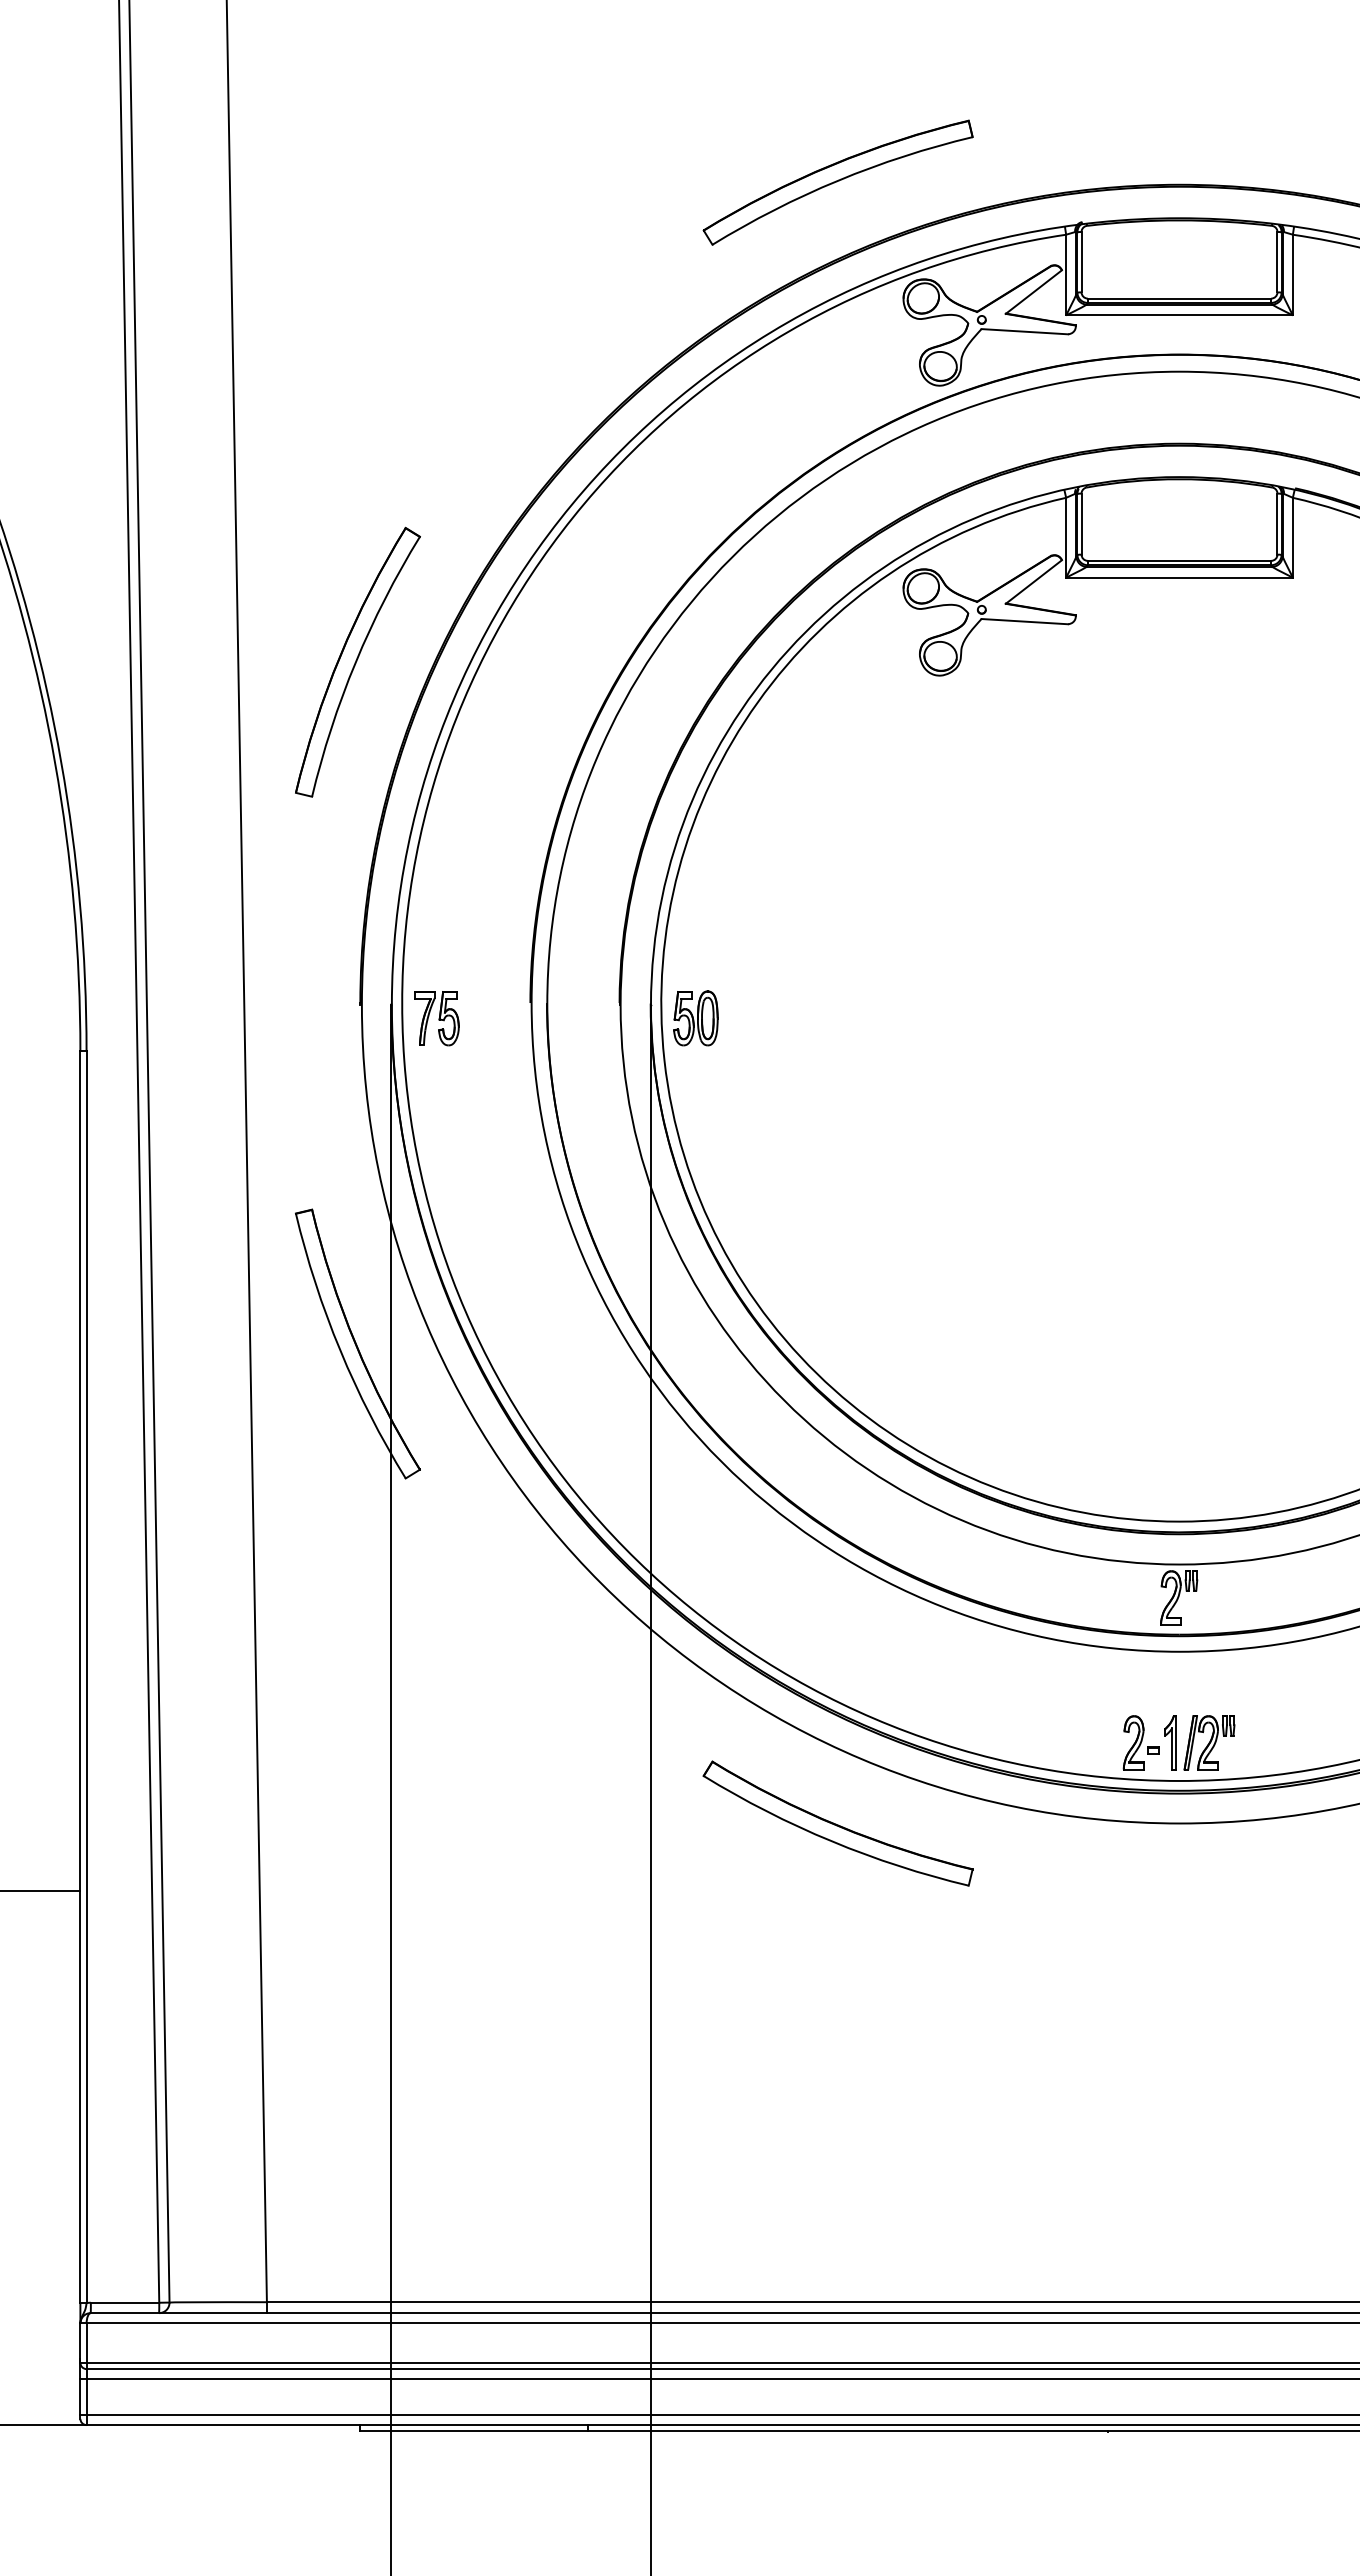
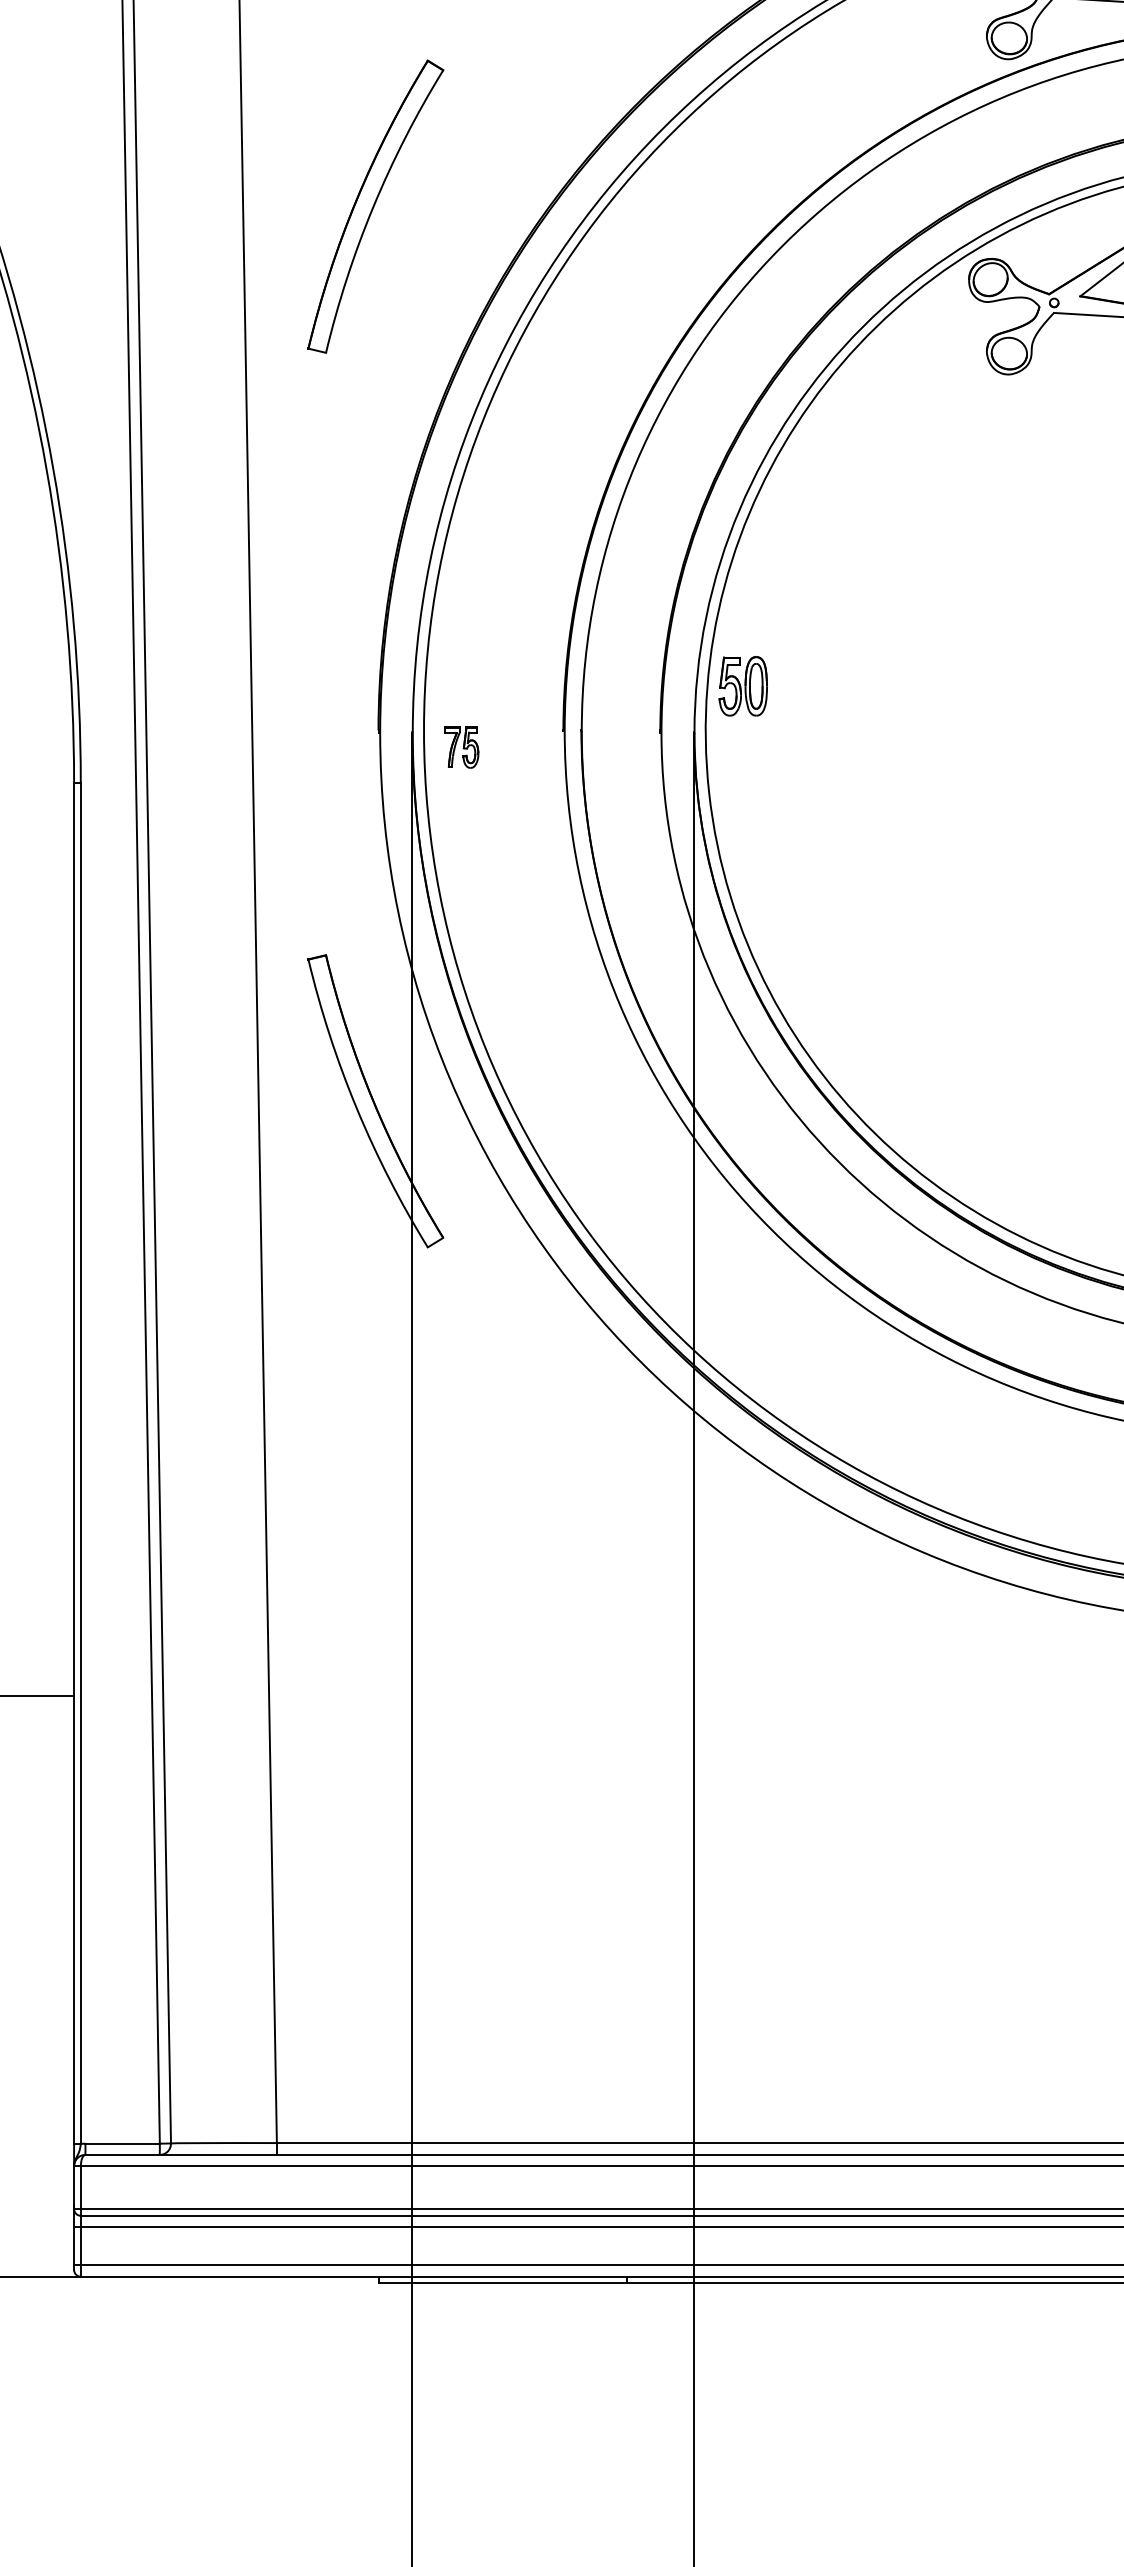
part: (357, 661) -> (375, 205), moved
part: (436, 1018) -> (461, 747), size x0.7
part: (695, 1018) -> (742, 686), moved
part: (837, 1823) -> (897, 1622), removed

